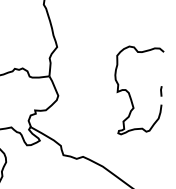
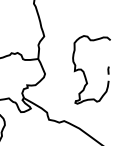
part: (130, 92) -> (84, 71), moved

